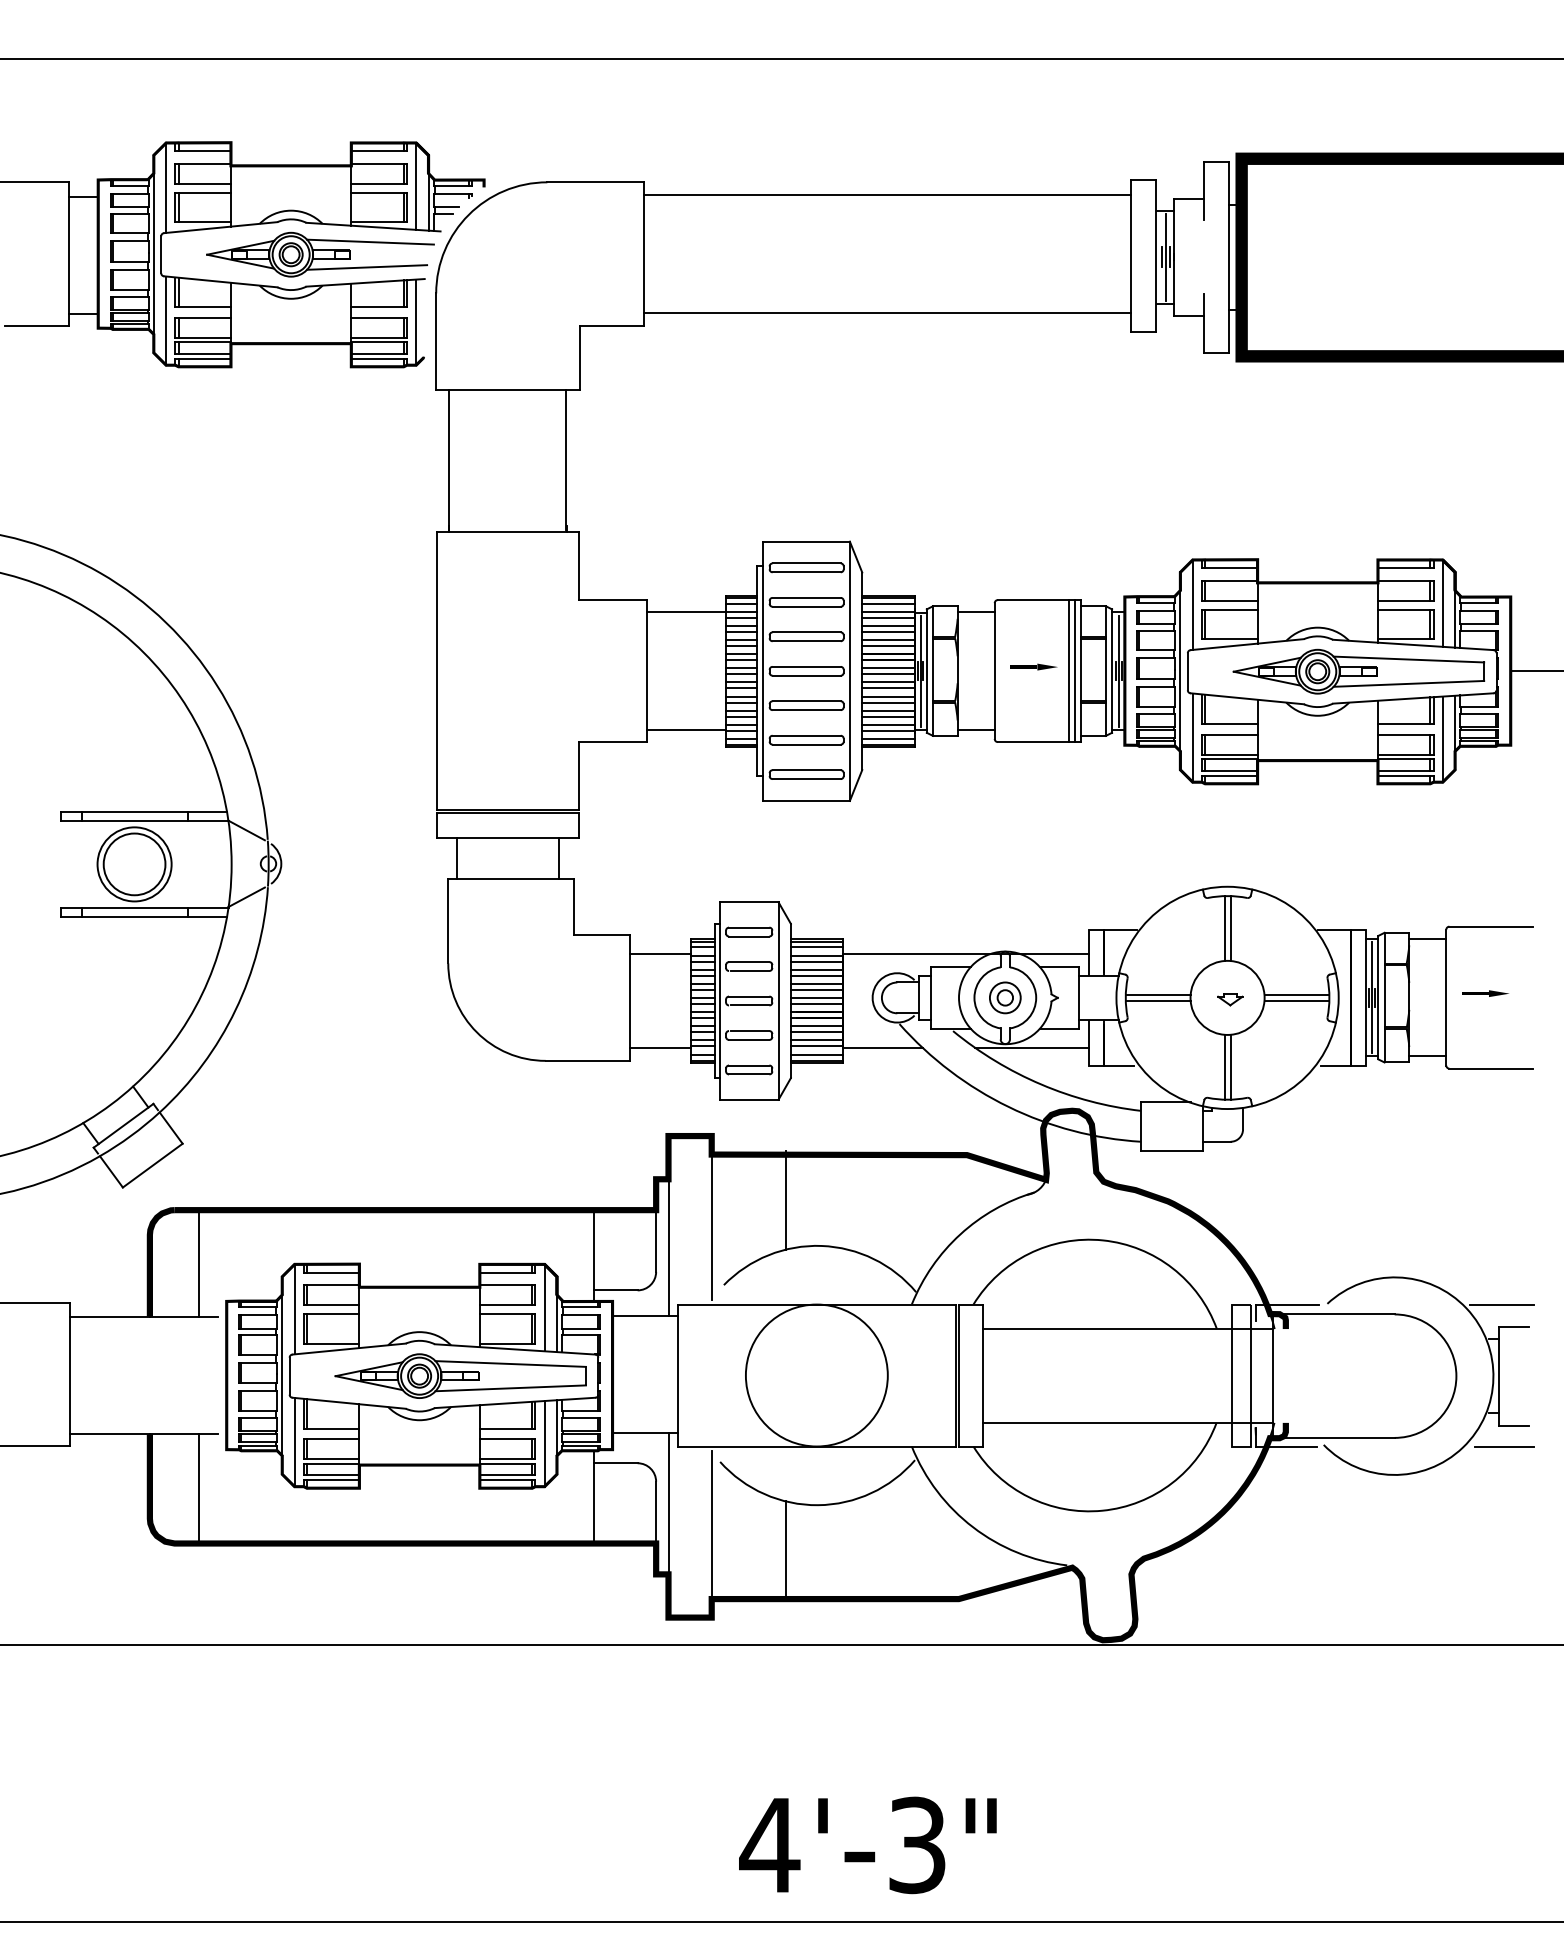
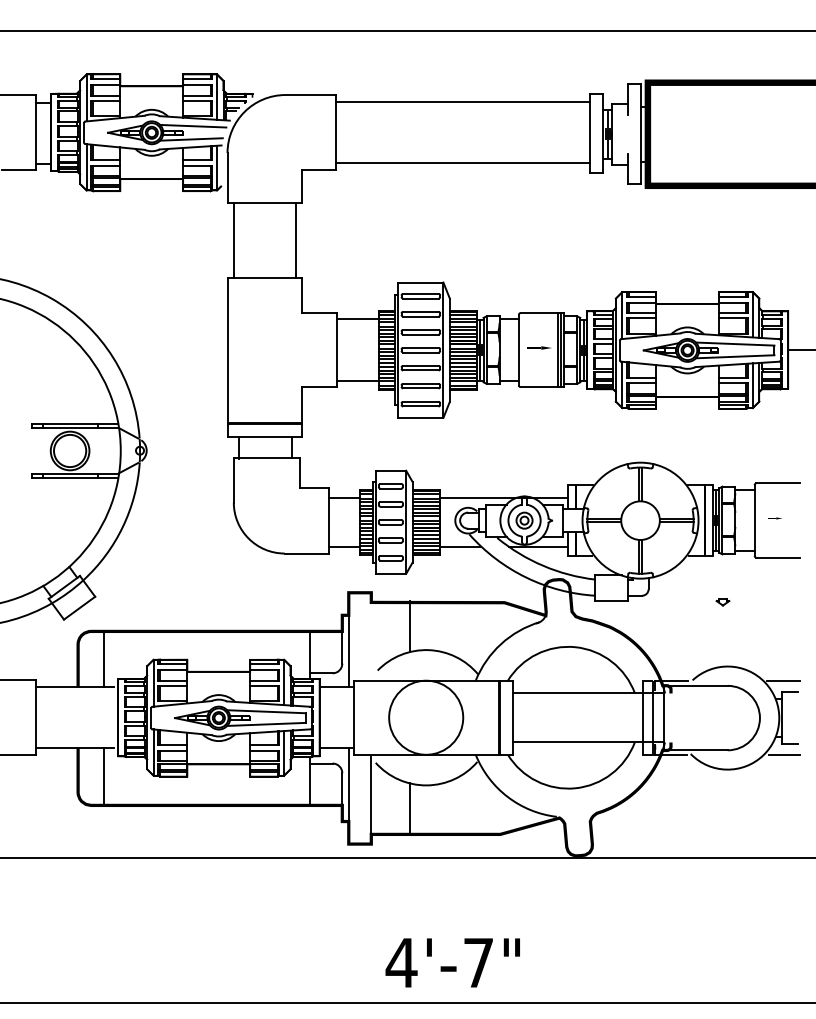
part: (1484, 993) -> (774, 518), size x0.6
part: (1229, 999) -> (722, 602), moved
line: (712, 1217) -> (371, 635), removed
text: (917, 1844) -> (478, 962), 4'-3" -> 4'-7"

